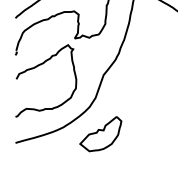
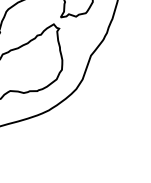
part: (100, 134) -> (87, 117), removed

